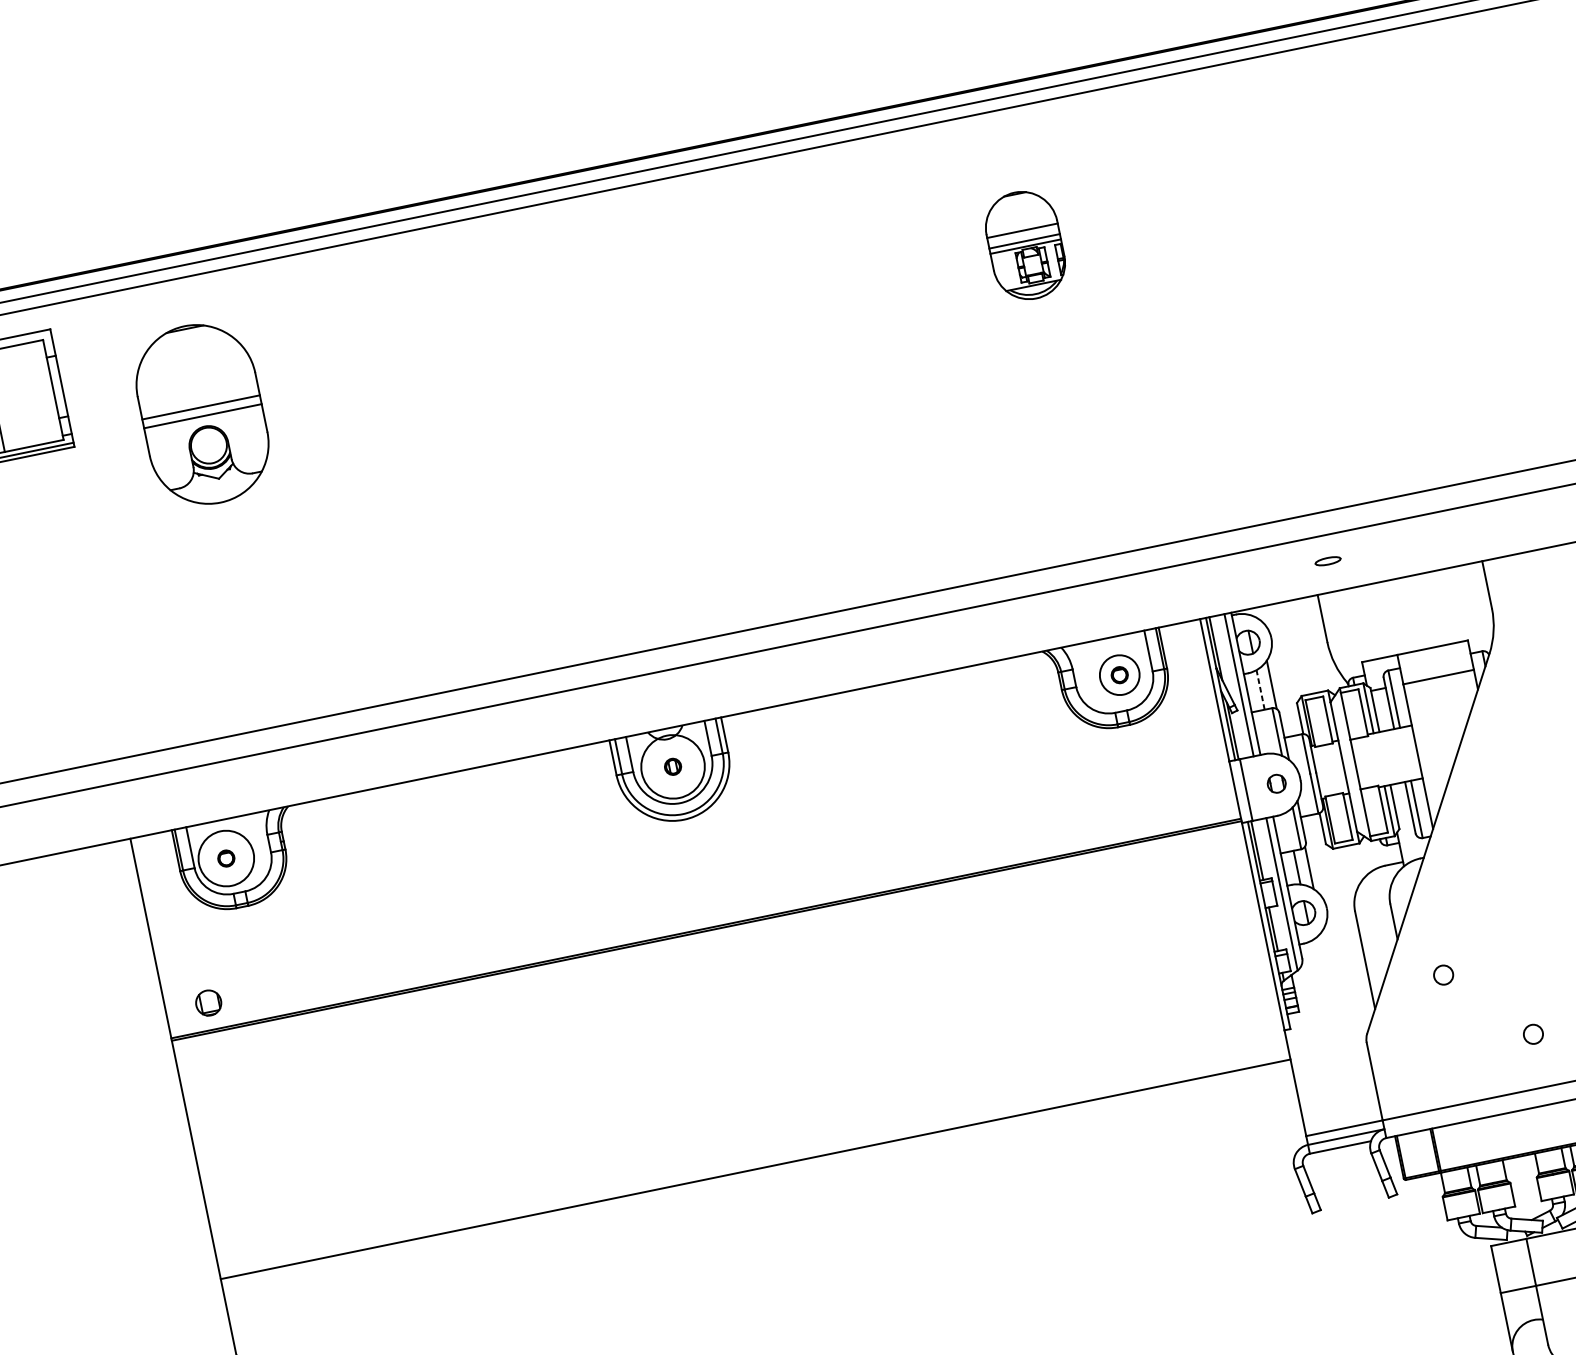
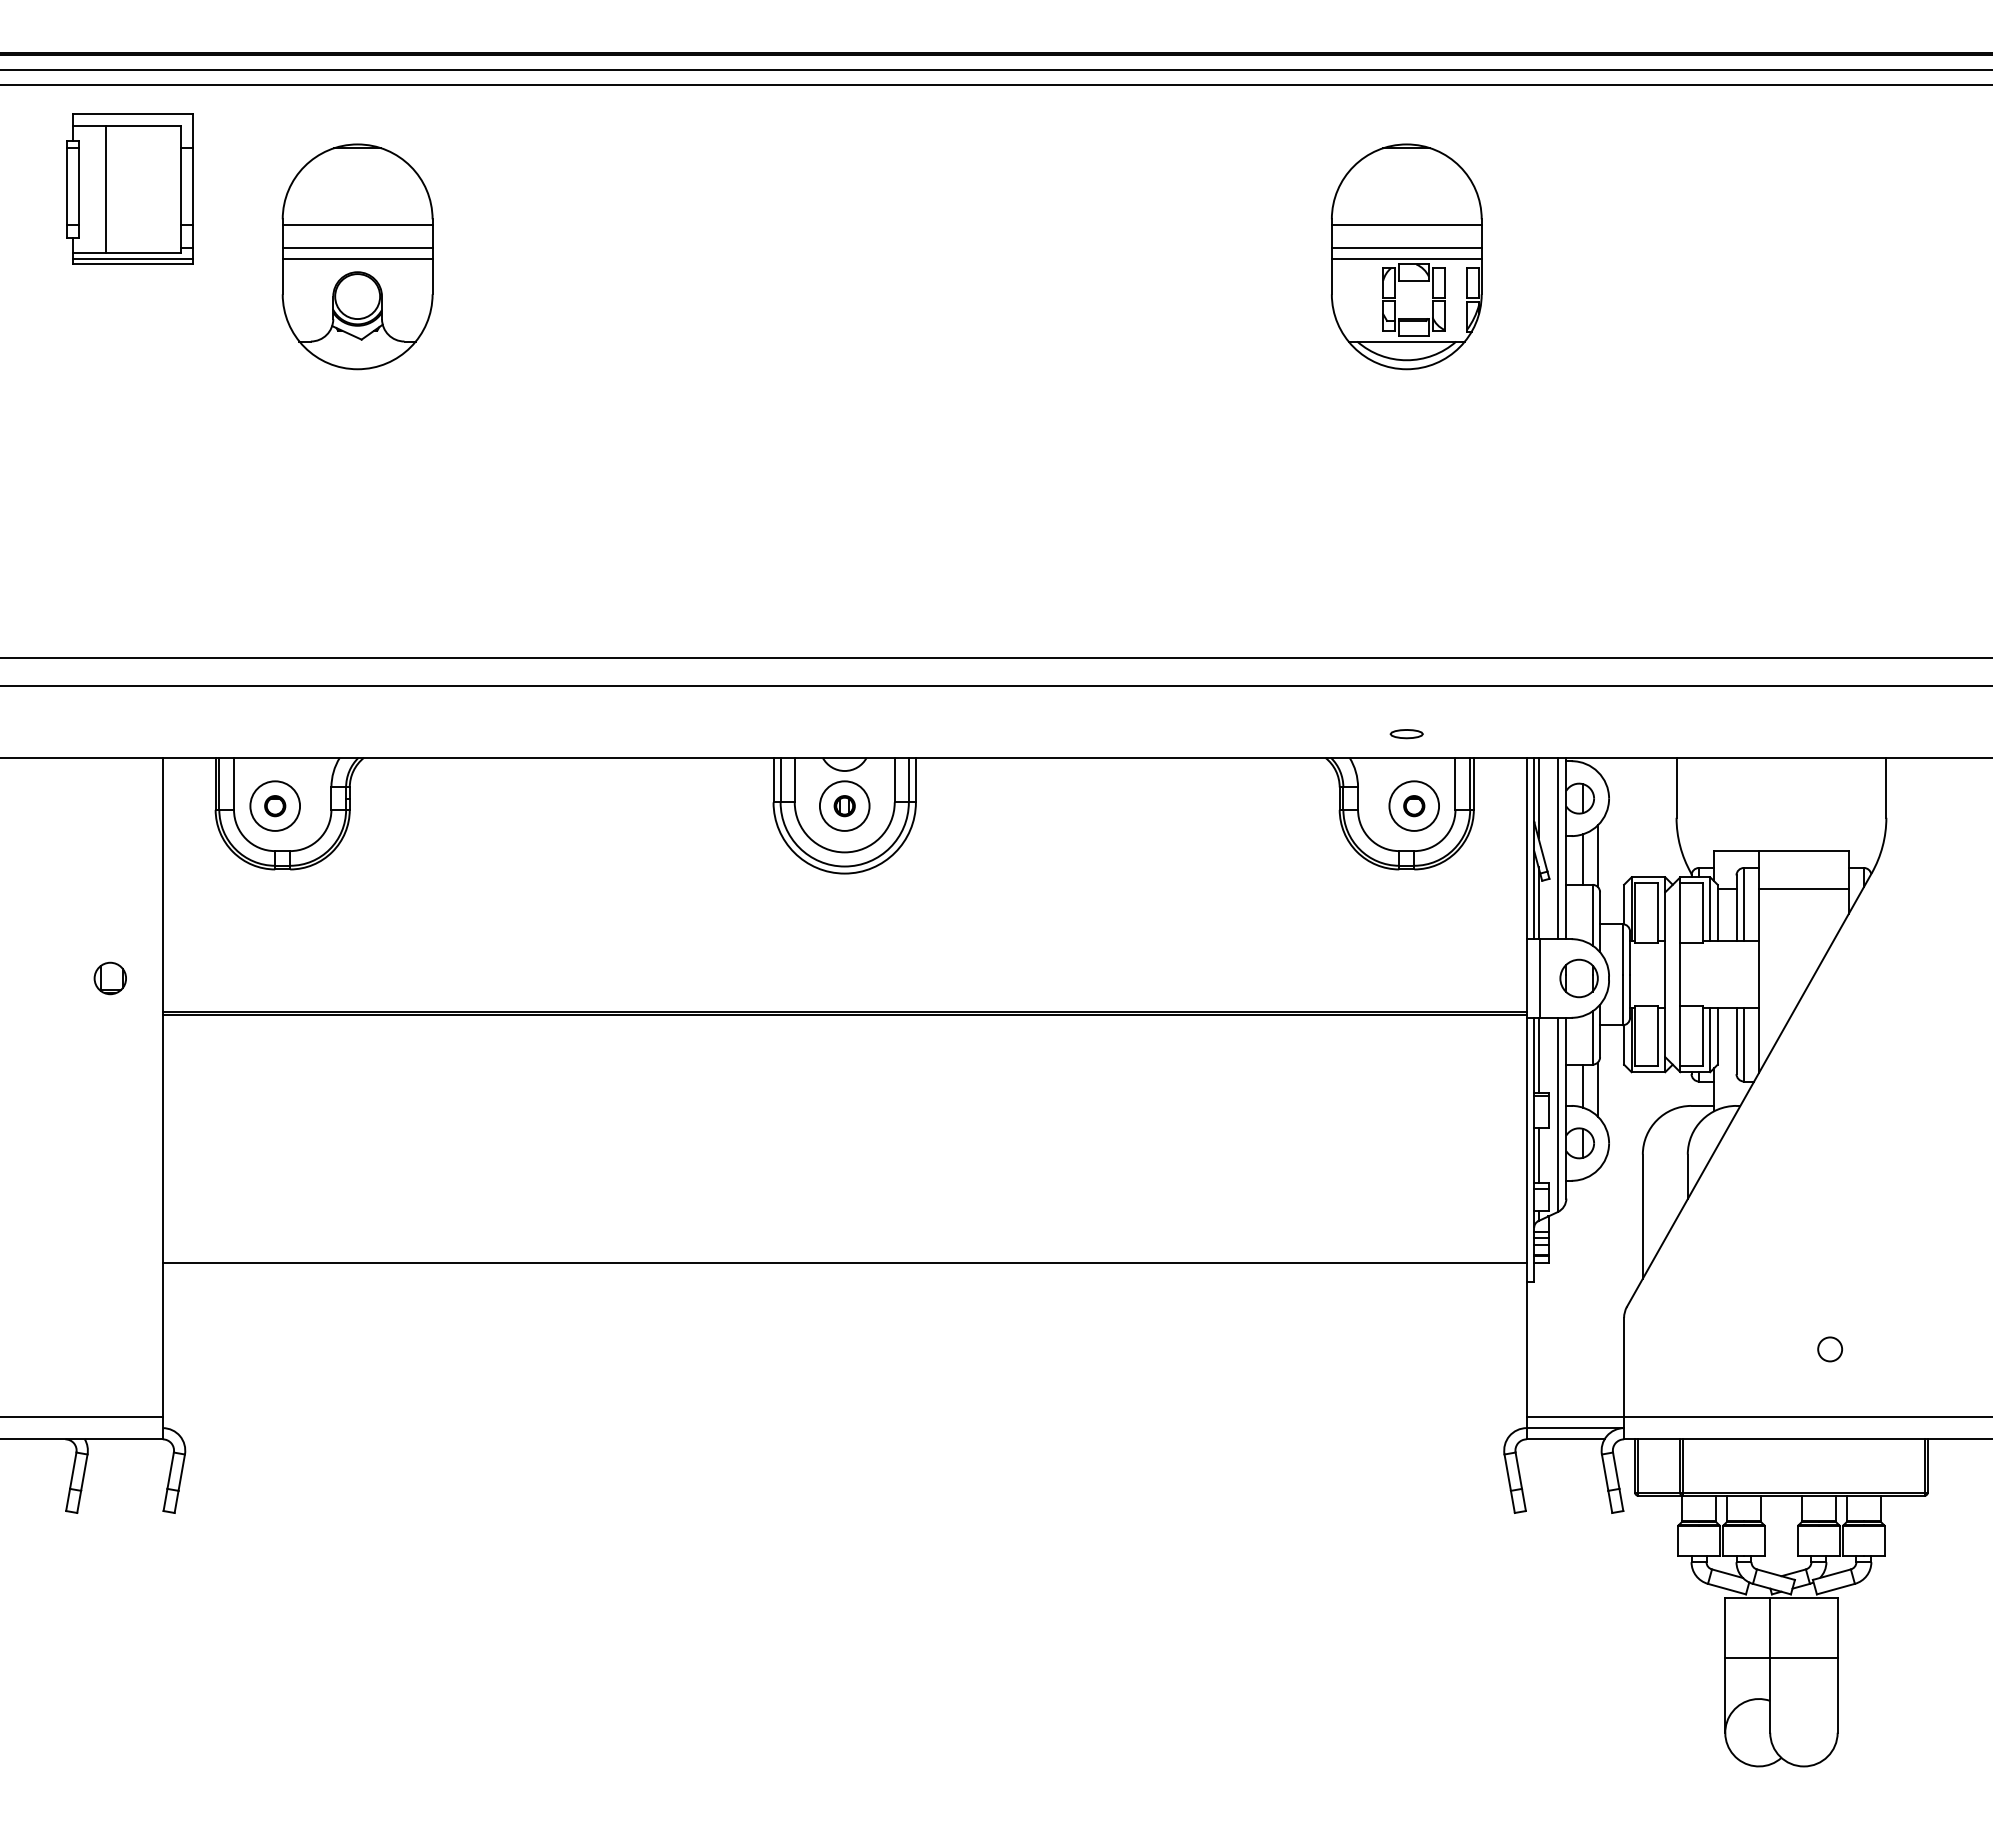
part: (1025, 245) -> (1406, 256), size x1.67
line: (197, 389) -> (357, 225), added
part: (1327, 561) -> (1406, 734), moved
line: (1260, 689) -> (1582, 859), dashed -> solid
circle: (672, 766) -> (844, 805), size x0.62
part: (1276, 783) -> (1578, 978), size x1.67
circle: (226, 858) -> (275, 805), size x0.71
circle: (1443, 975) -> (1734, 1254), removed
part: (208, 1003) -> (109, 978), moved
line: (755, 1169) -> (844, 1263), moved

